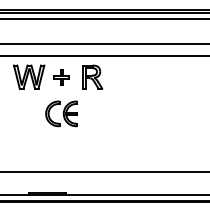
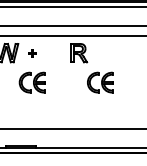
part: (92, 76) -> (79, 52), moved
part: (61, 77) -> (32, 53), size x0.6
part: (146, 113) -> (100, 82), added

